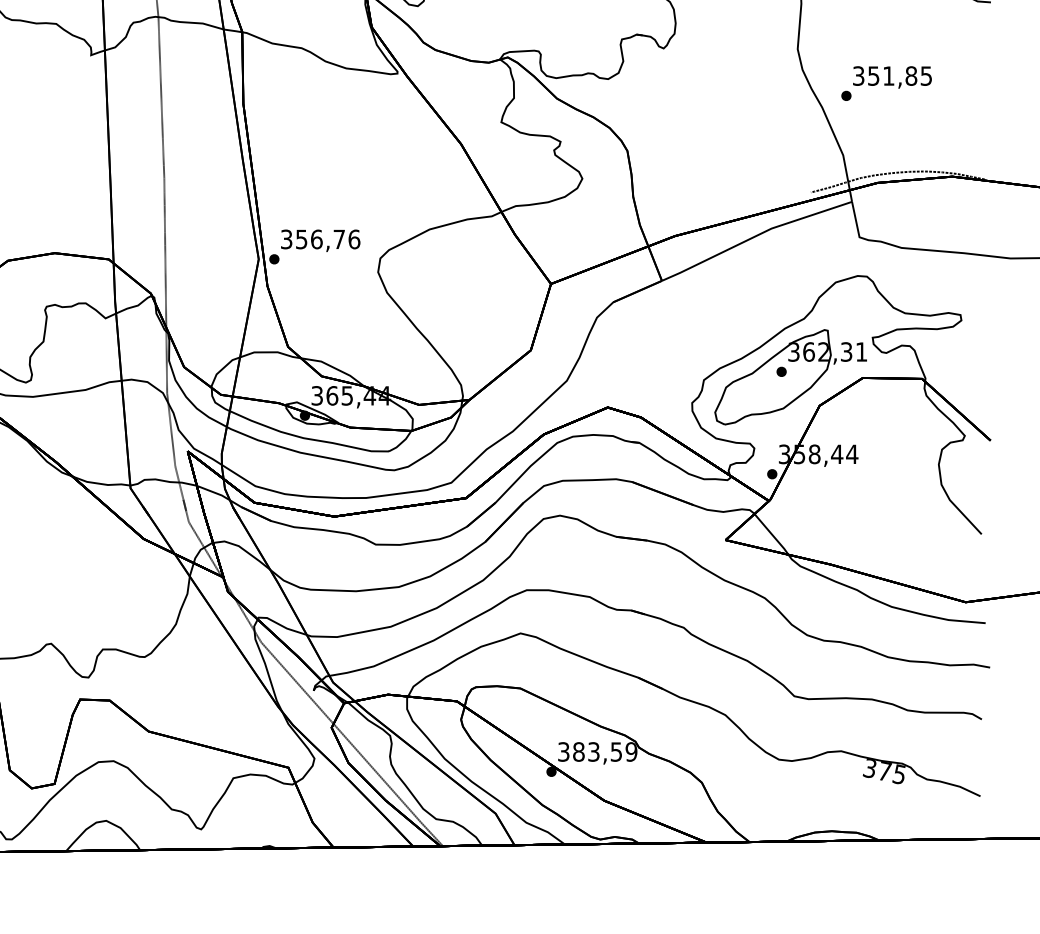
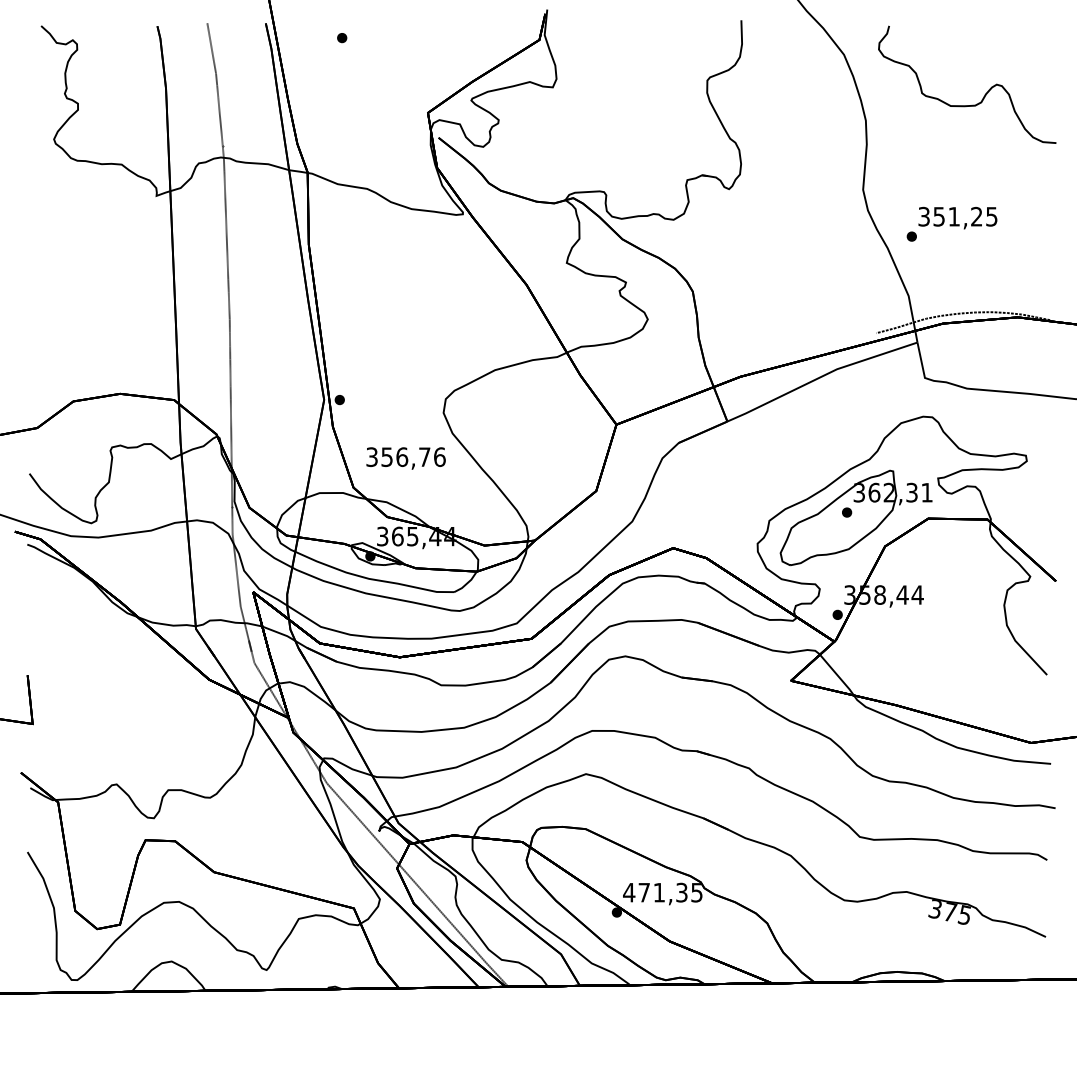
text: (911, 75) -> (976, 216), 351,85 -> 351,25
text: (320, 240) -> (405, 458), moved
text: (597, 751) -> (662, 892), 383,59 -> 471,35

